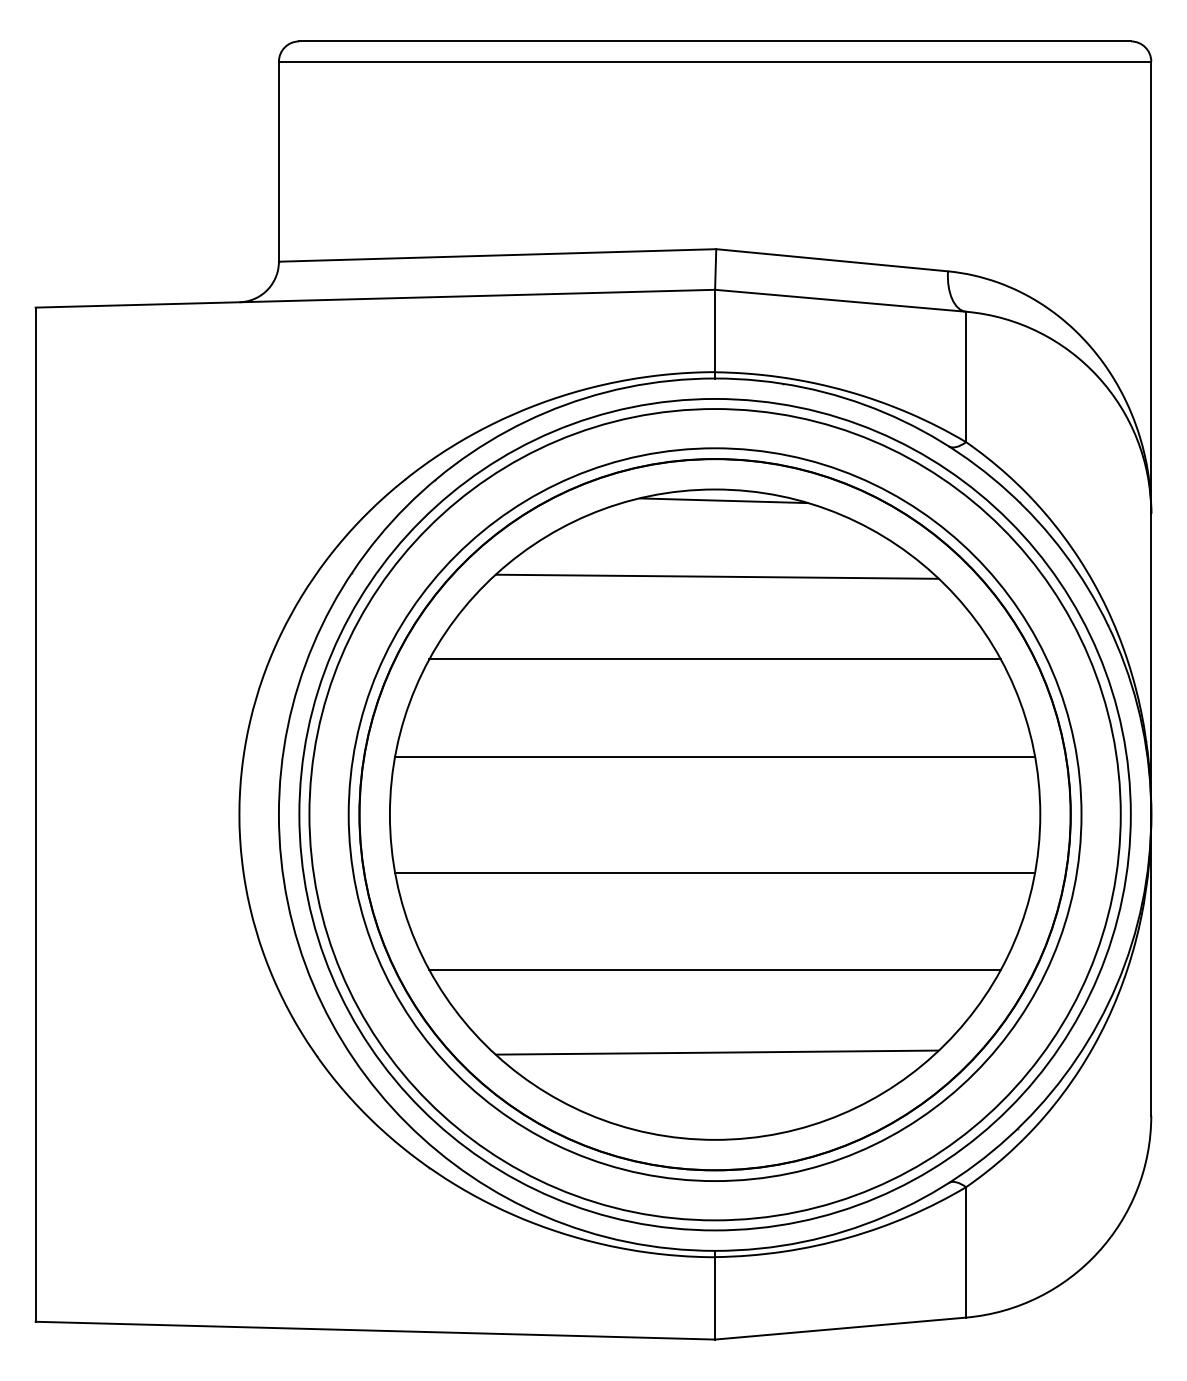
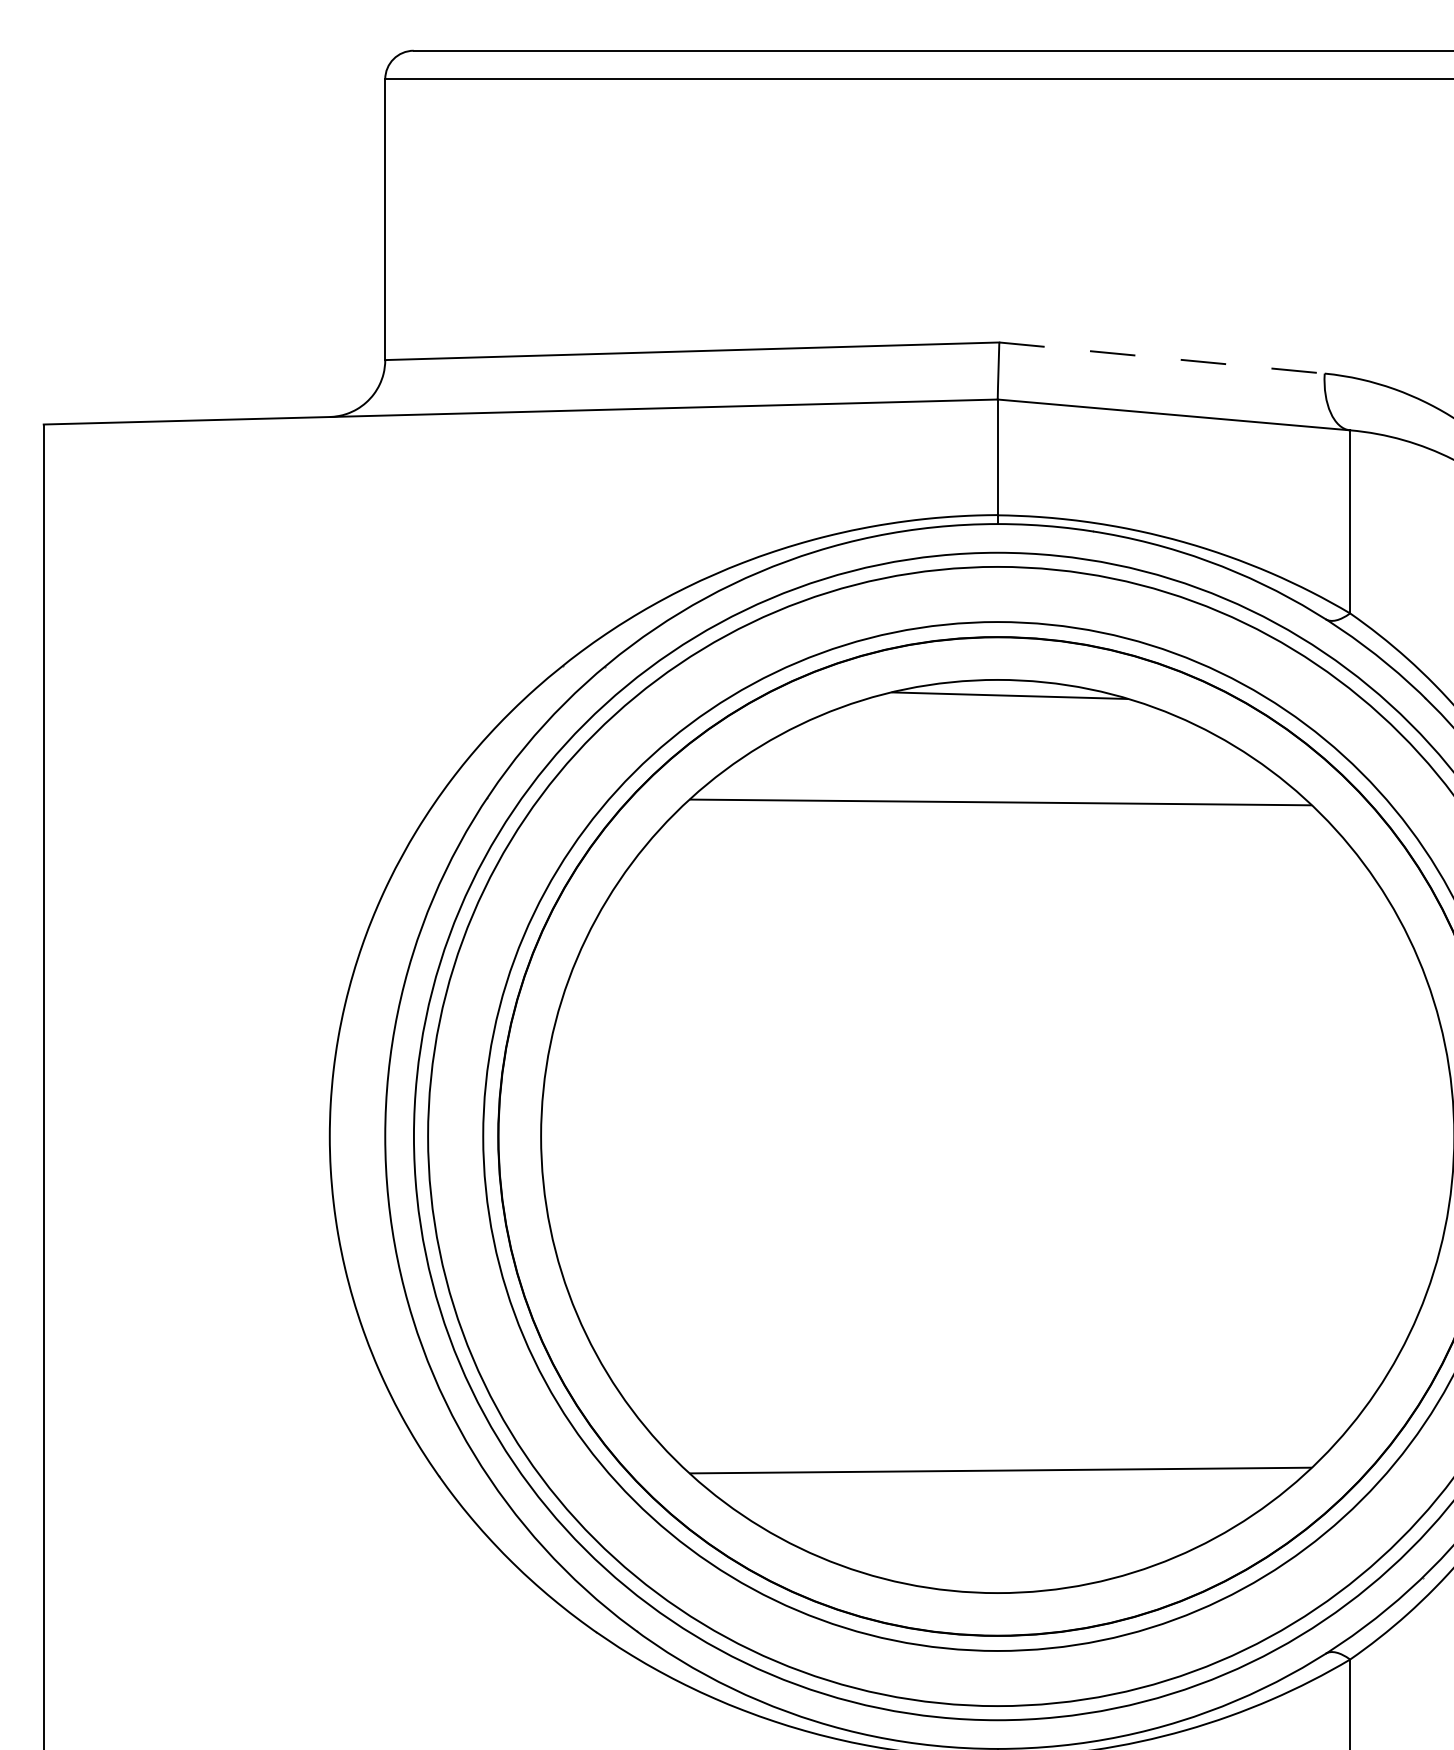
line: (832, 260) -> (1162, 358), solid -> dashed
line: (714, 659) -> (996, 918), removed
line: (715, 756) -> (998, 1054), removed
line: (715, 872) -> (998, 1217), removed
line: (714, 969) -> (996, 1353), removed

